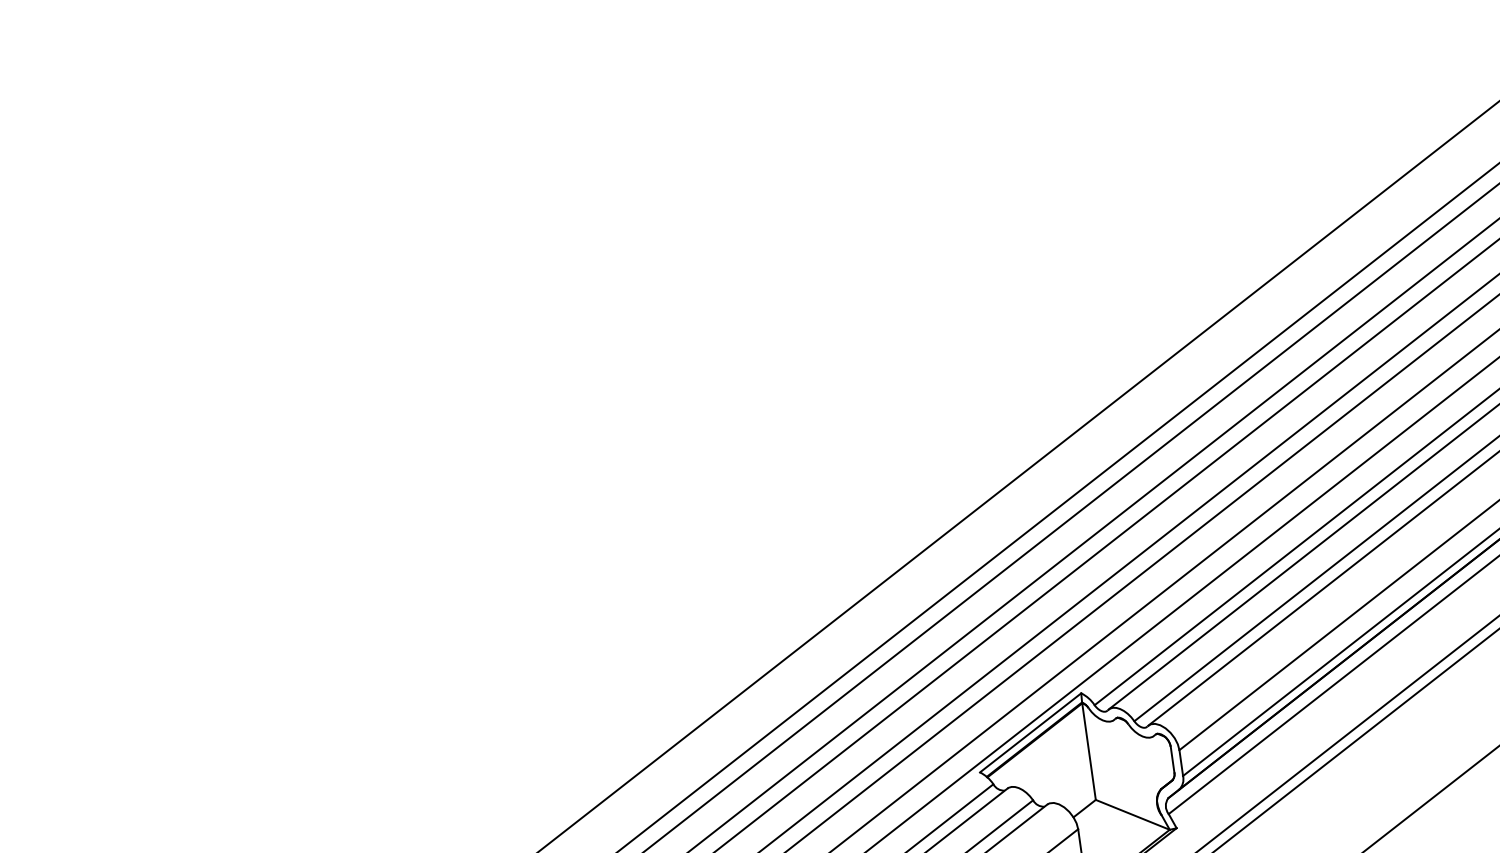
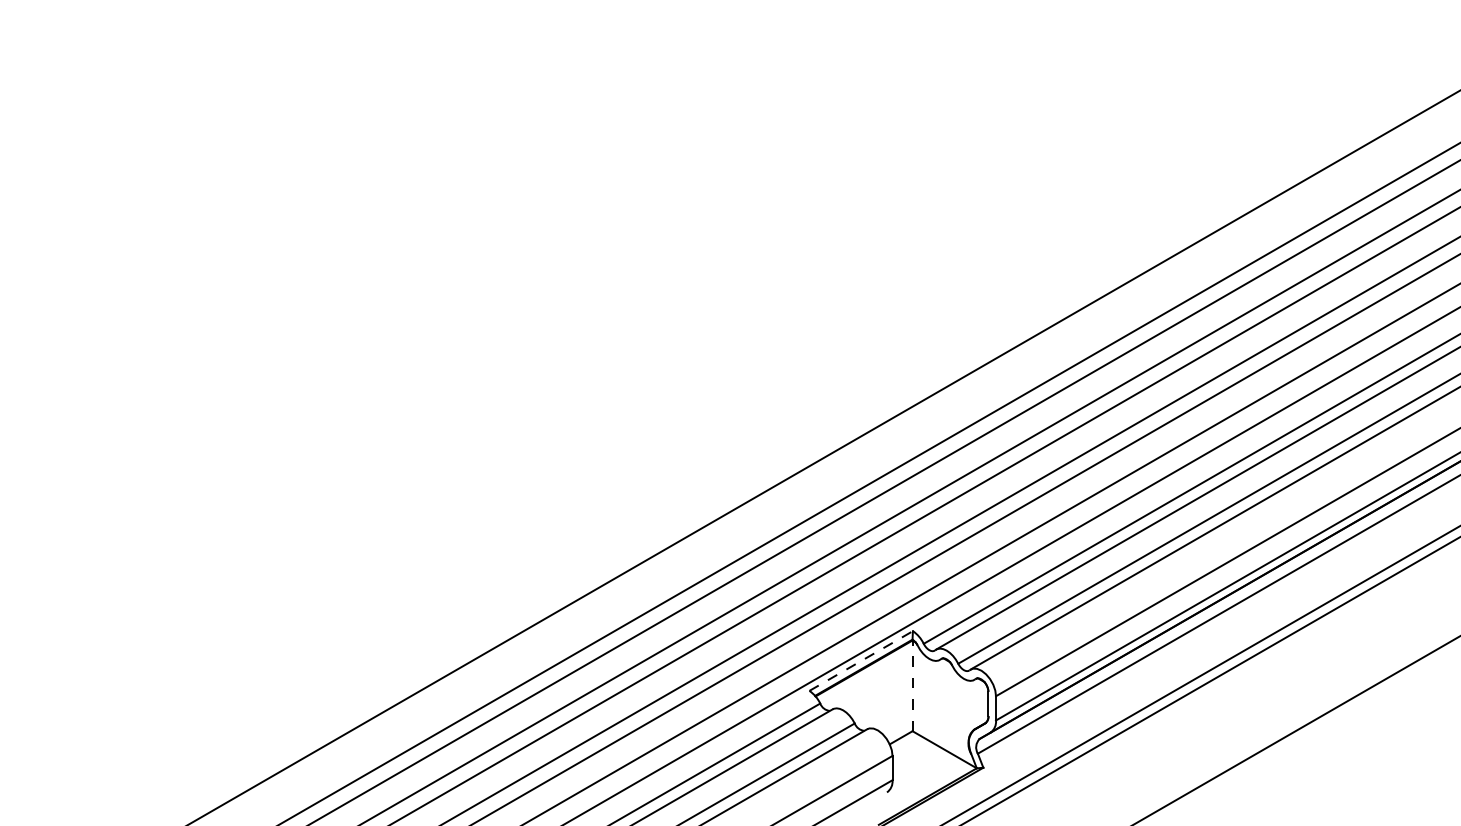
line: (1031, 733) -> (861, 661), solid -> dashed
line: (1088, 751) -> (912, 685), solid -> dashed

